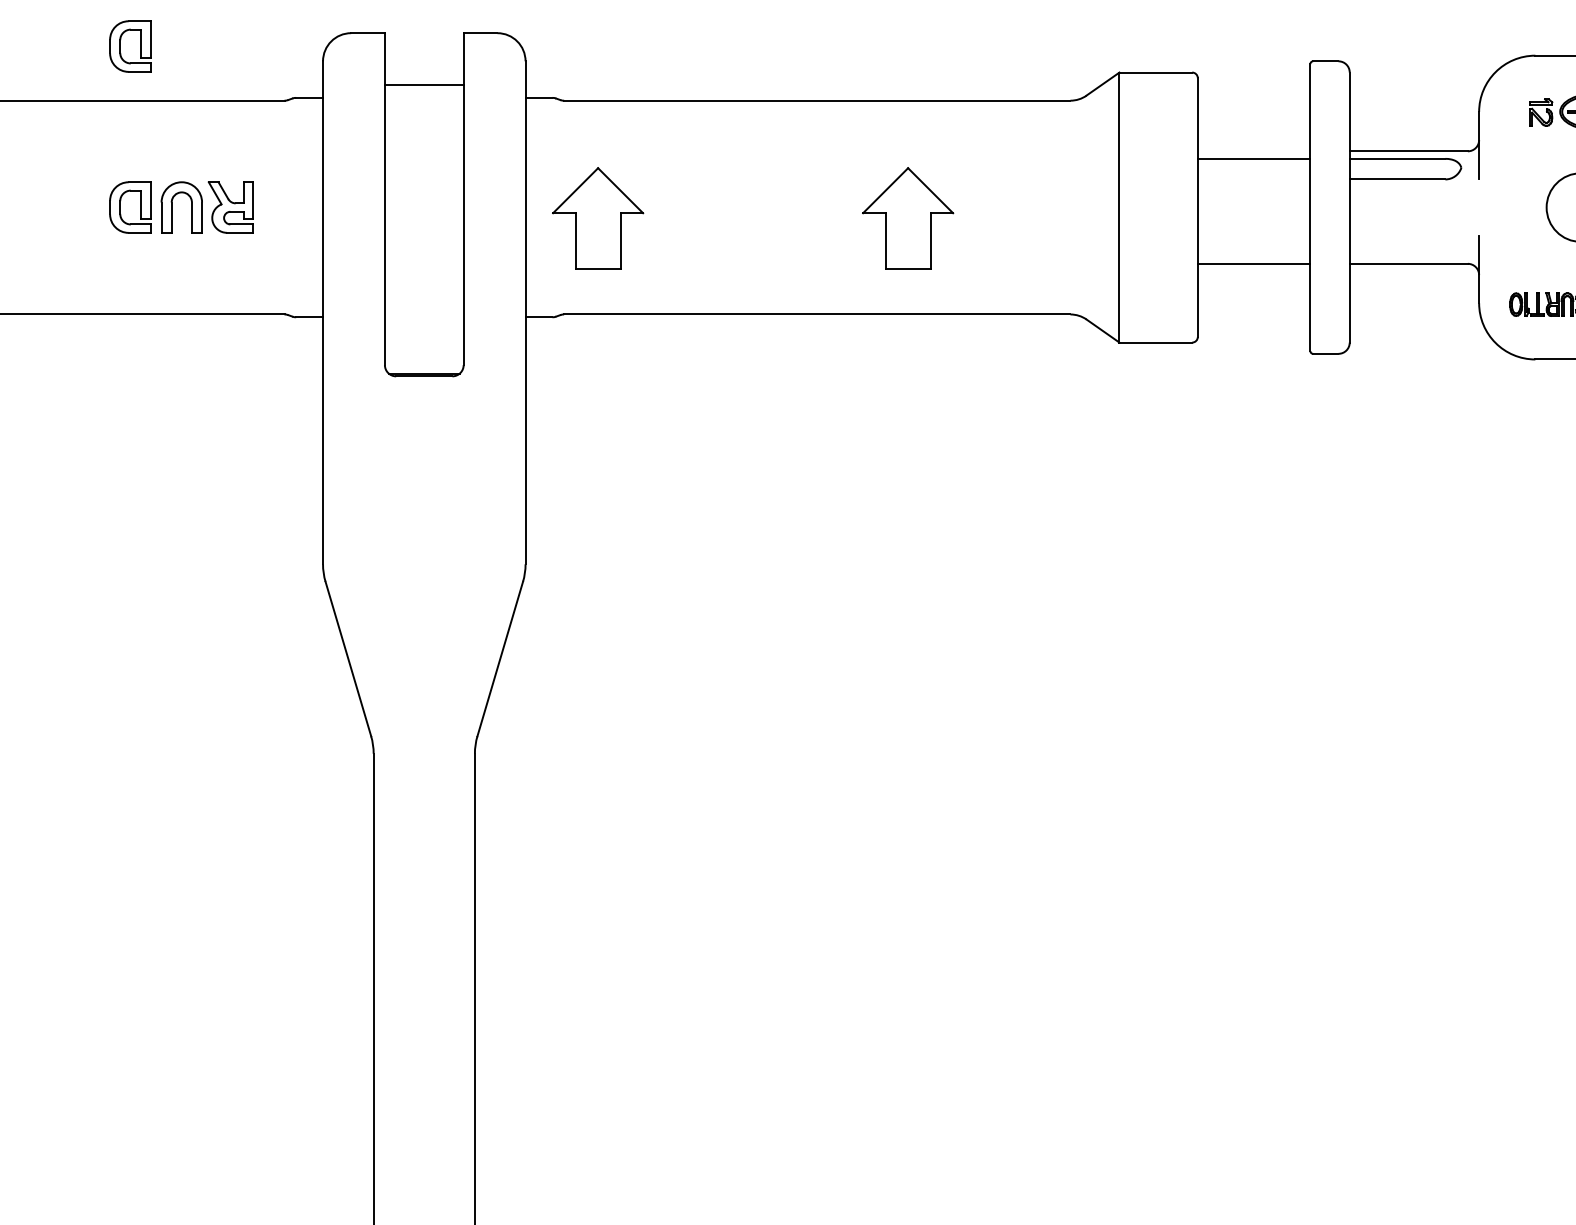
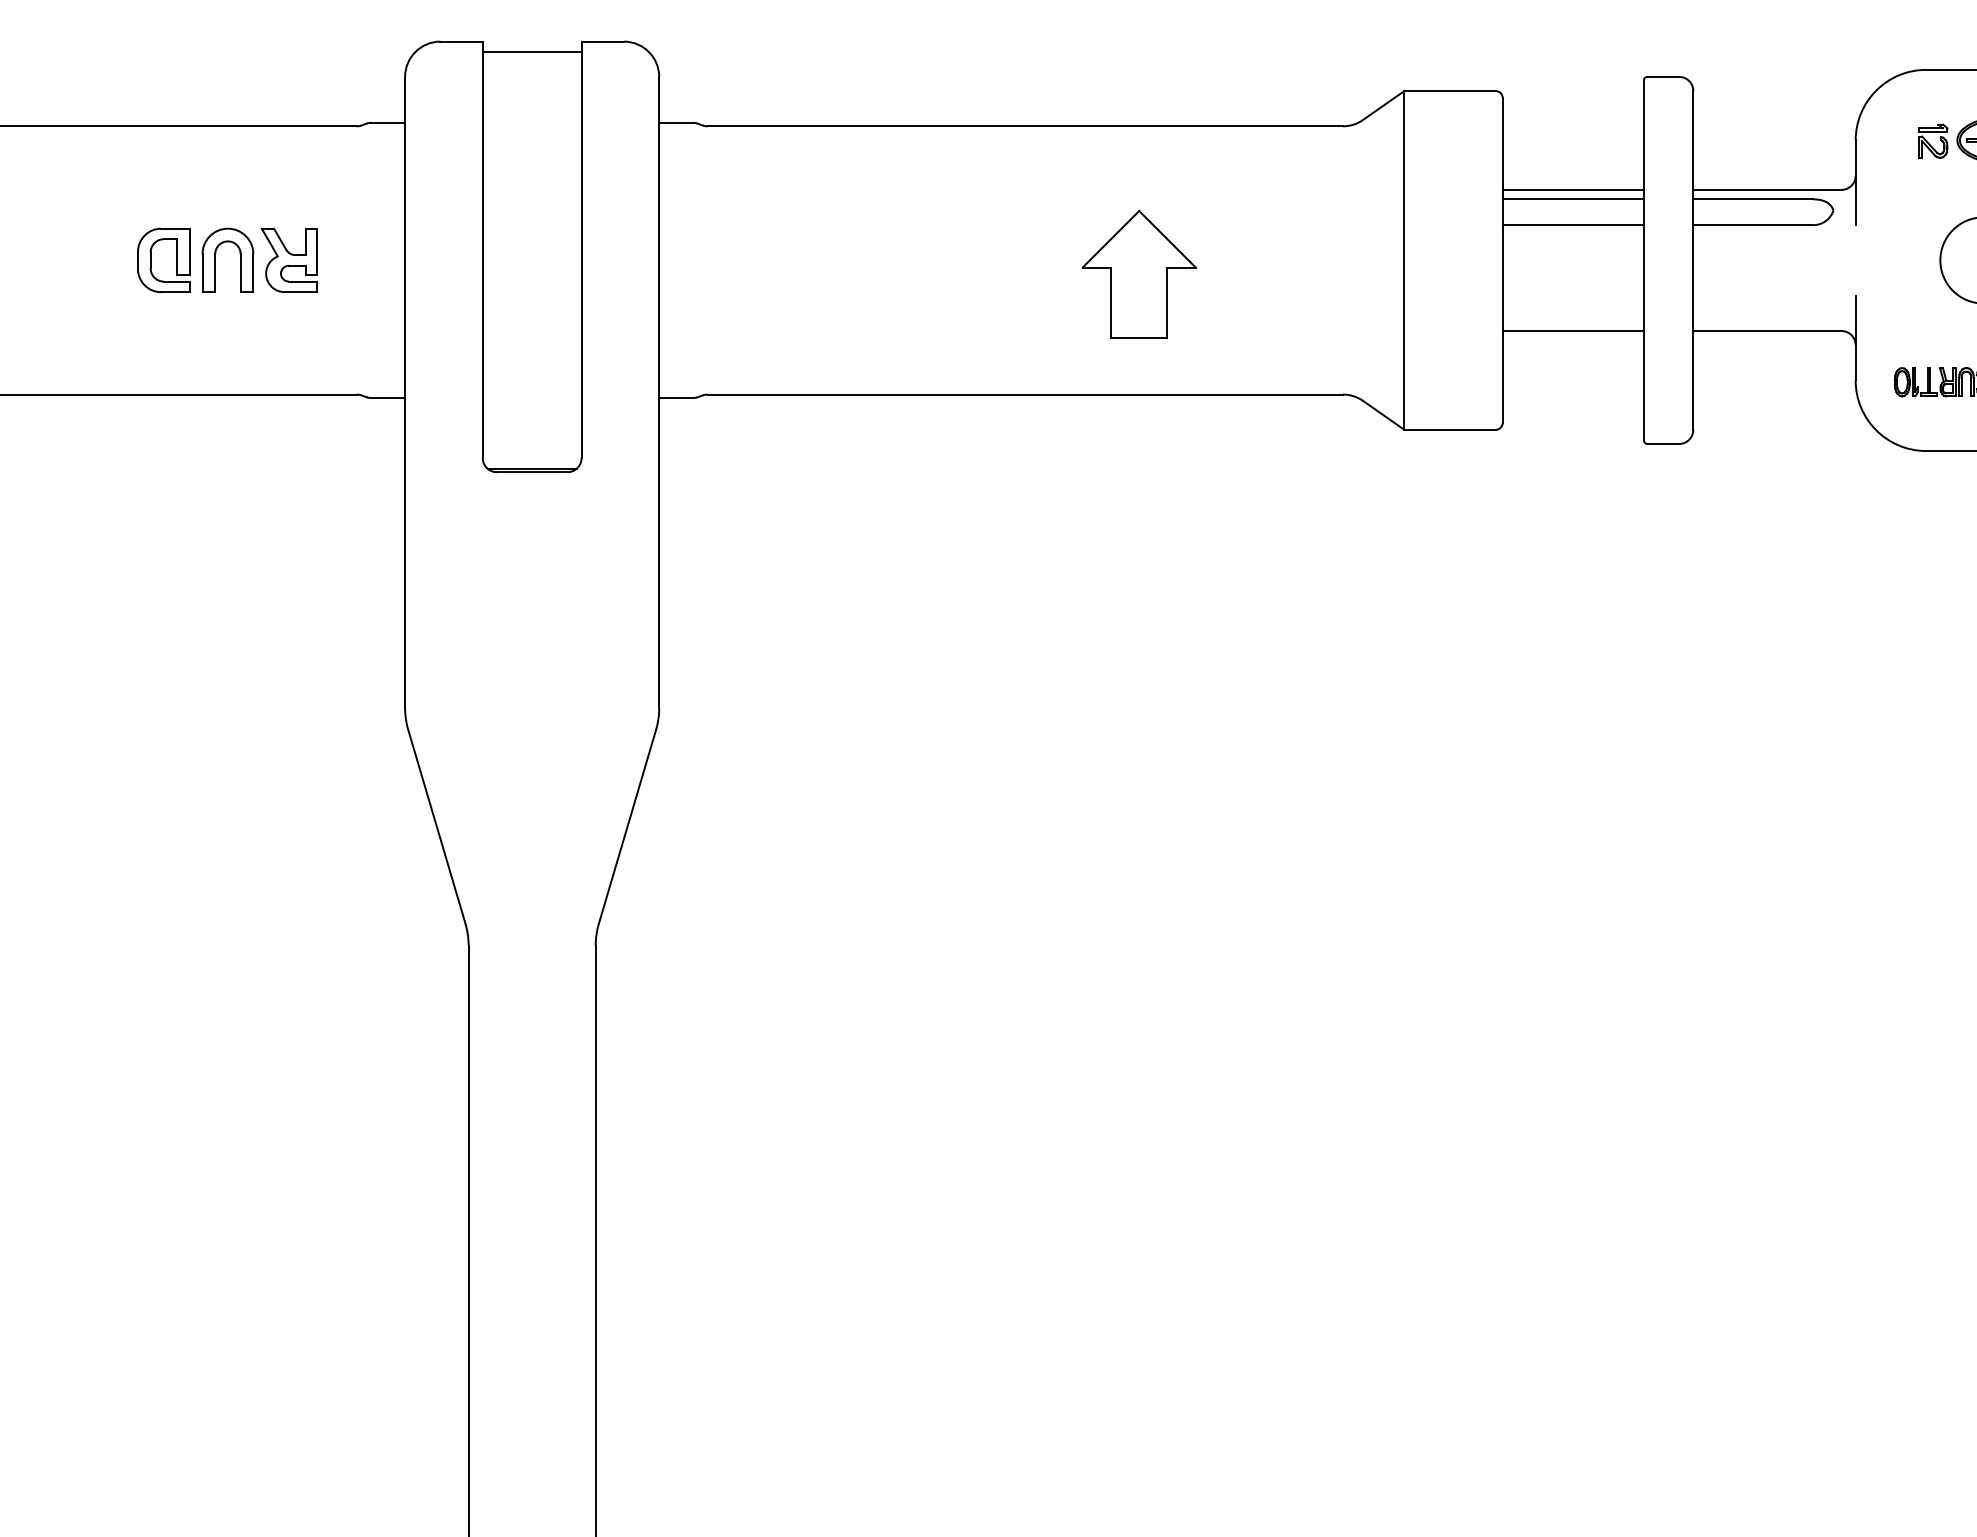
part: (120, 46) -> (150, 58), removed
line: (423, 84) -> (531, 52), moved
line: (1253, 151) -> (1572, 190), added
line: (1253, 179) -> (1572, 225), added
part: (598, 218) -> (750, 274), removed

